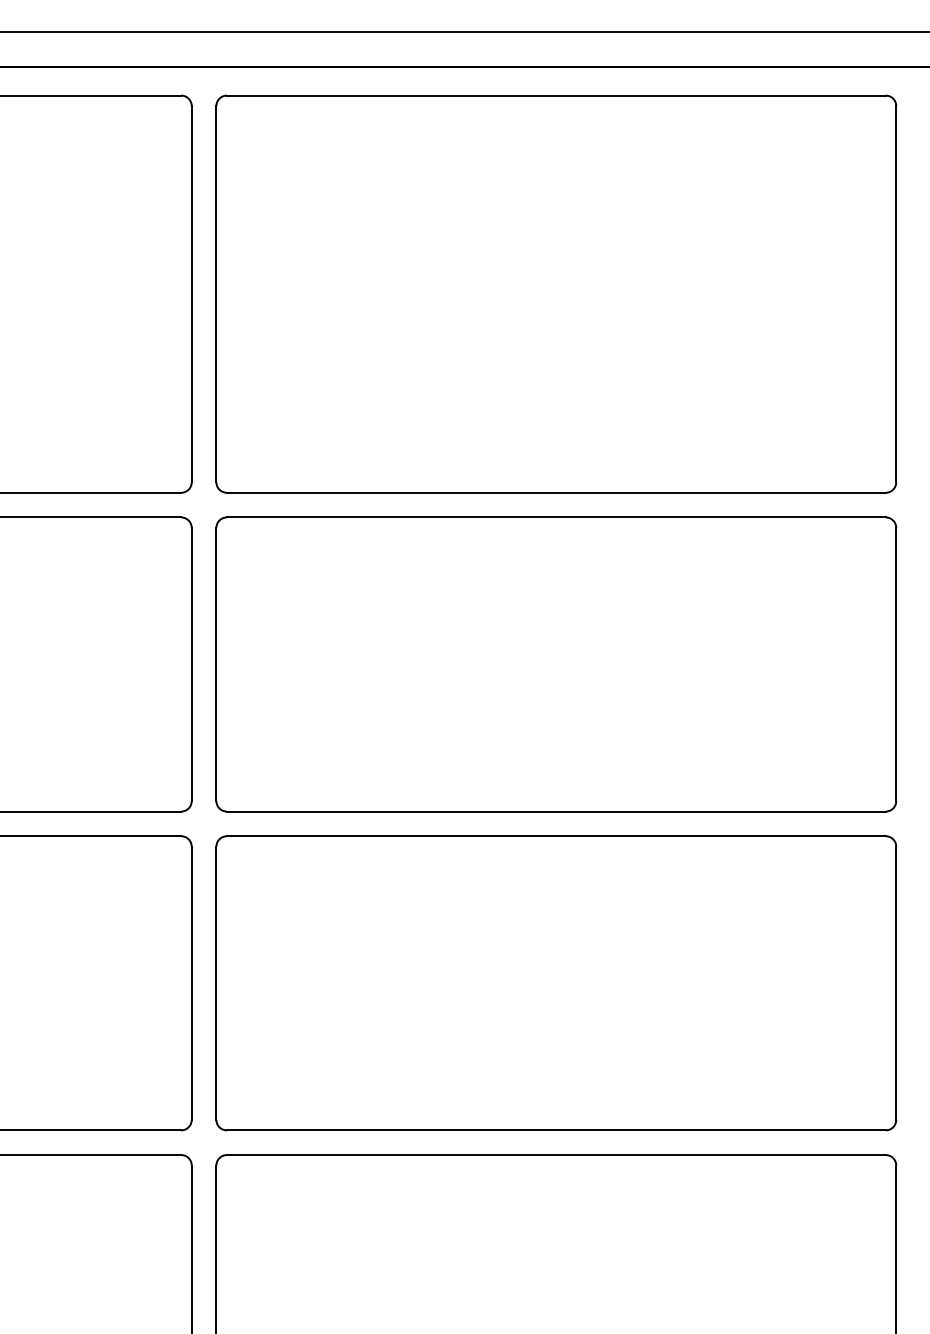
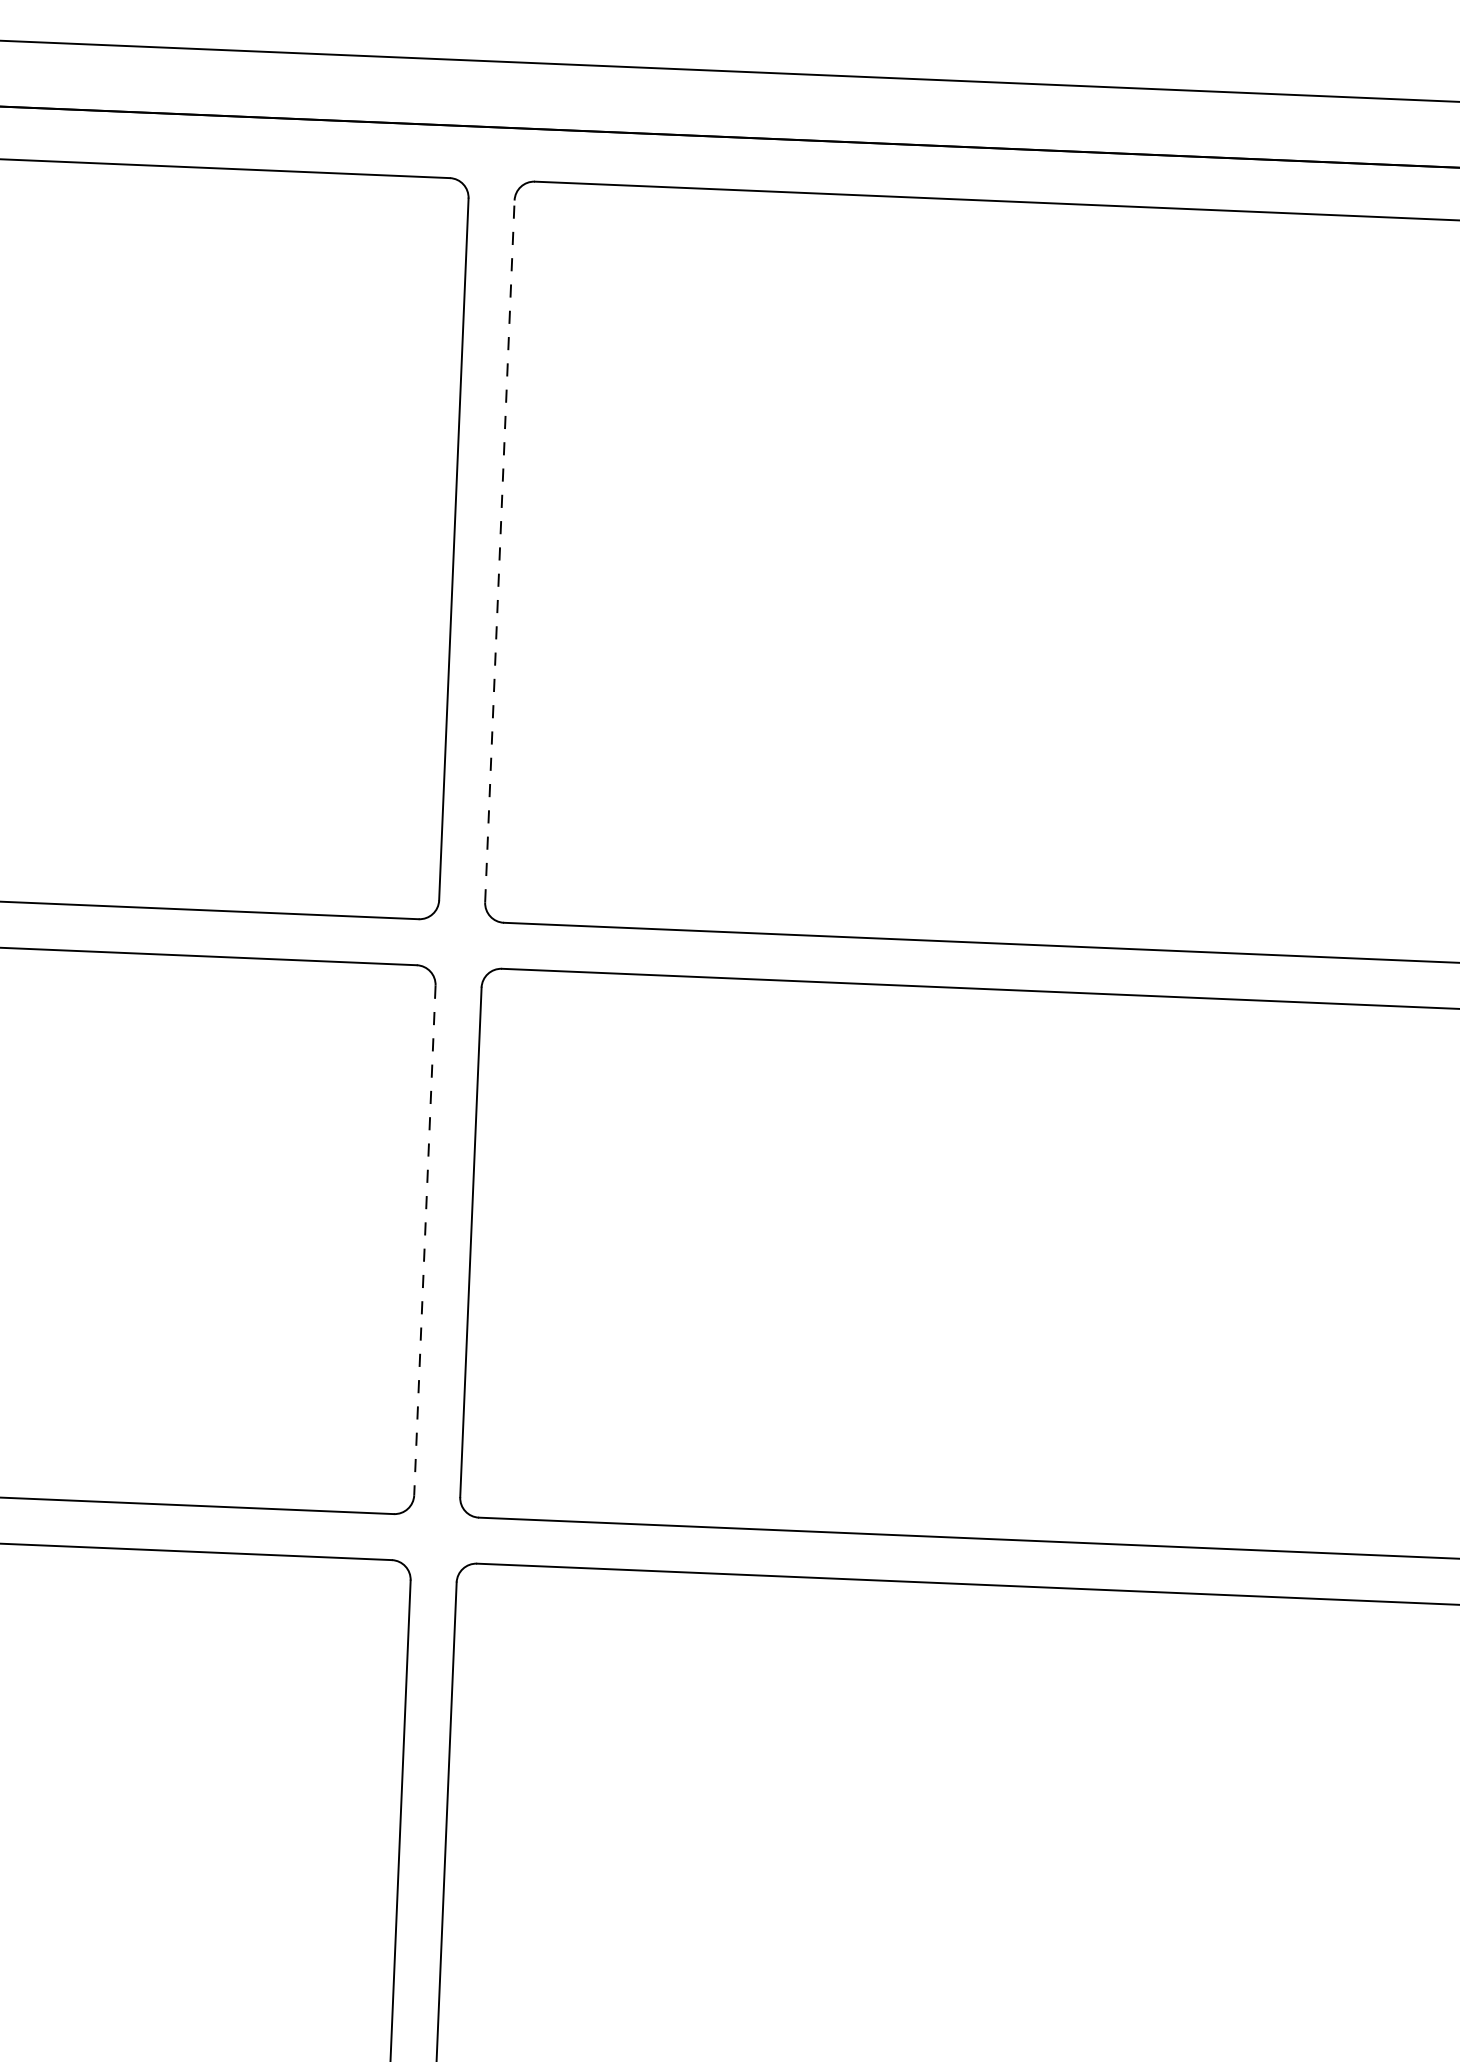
line: (216, 293) -> (500, 550), solid -> dashed
line: (191, 664) -> (424, 1240), solid -> dashed

